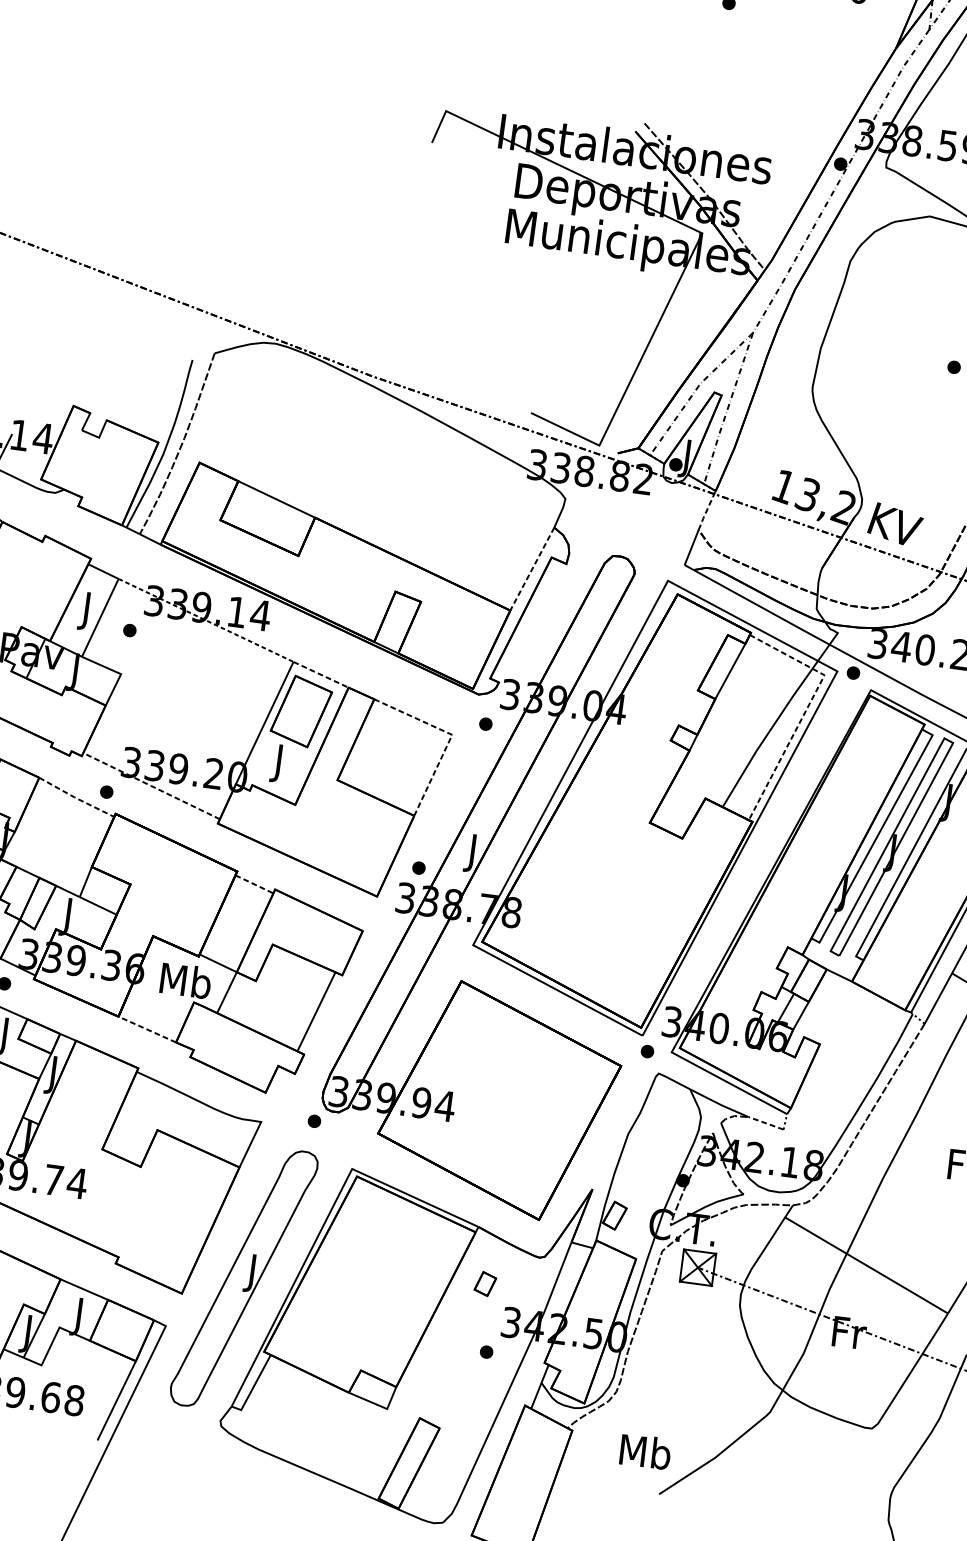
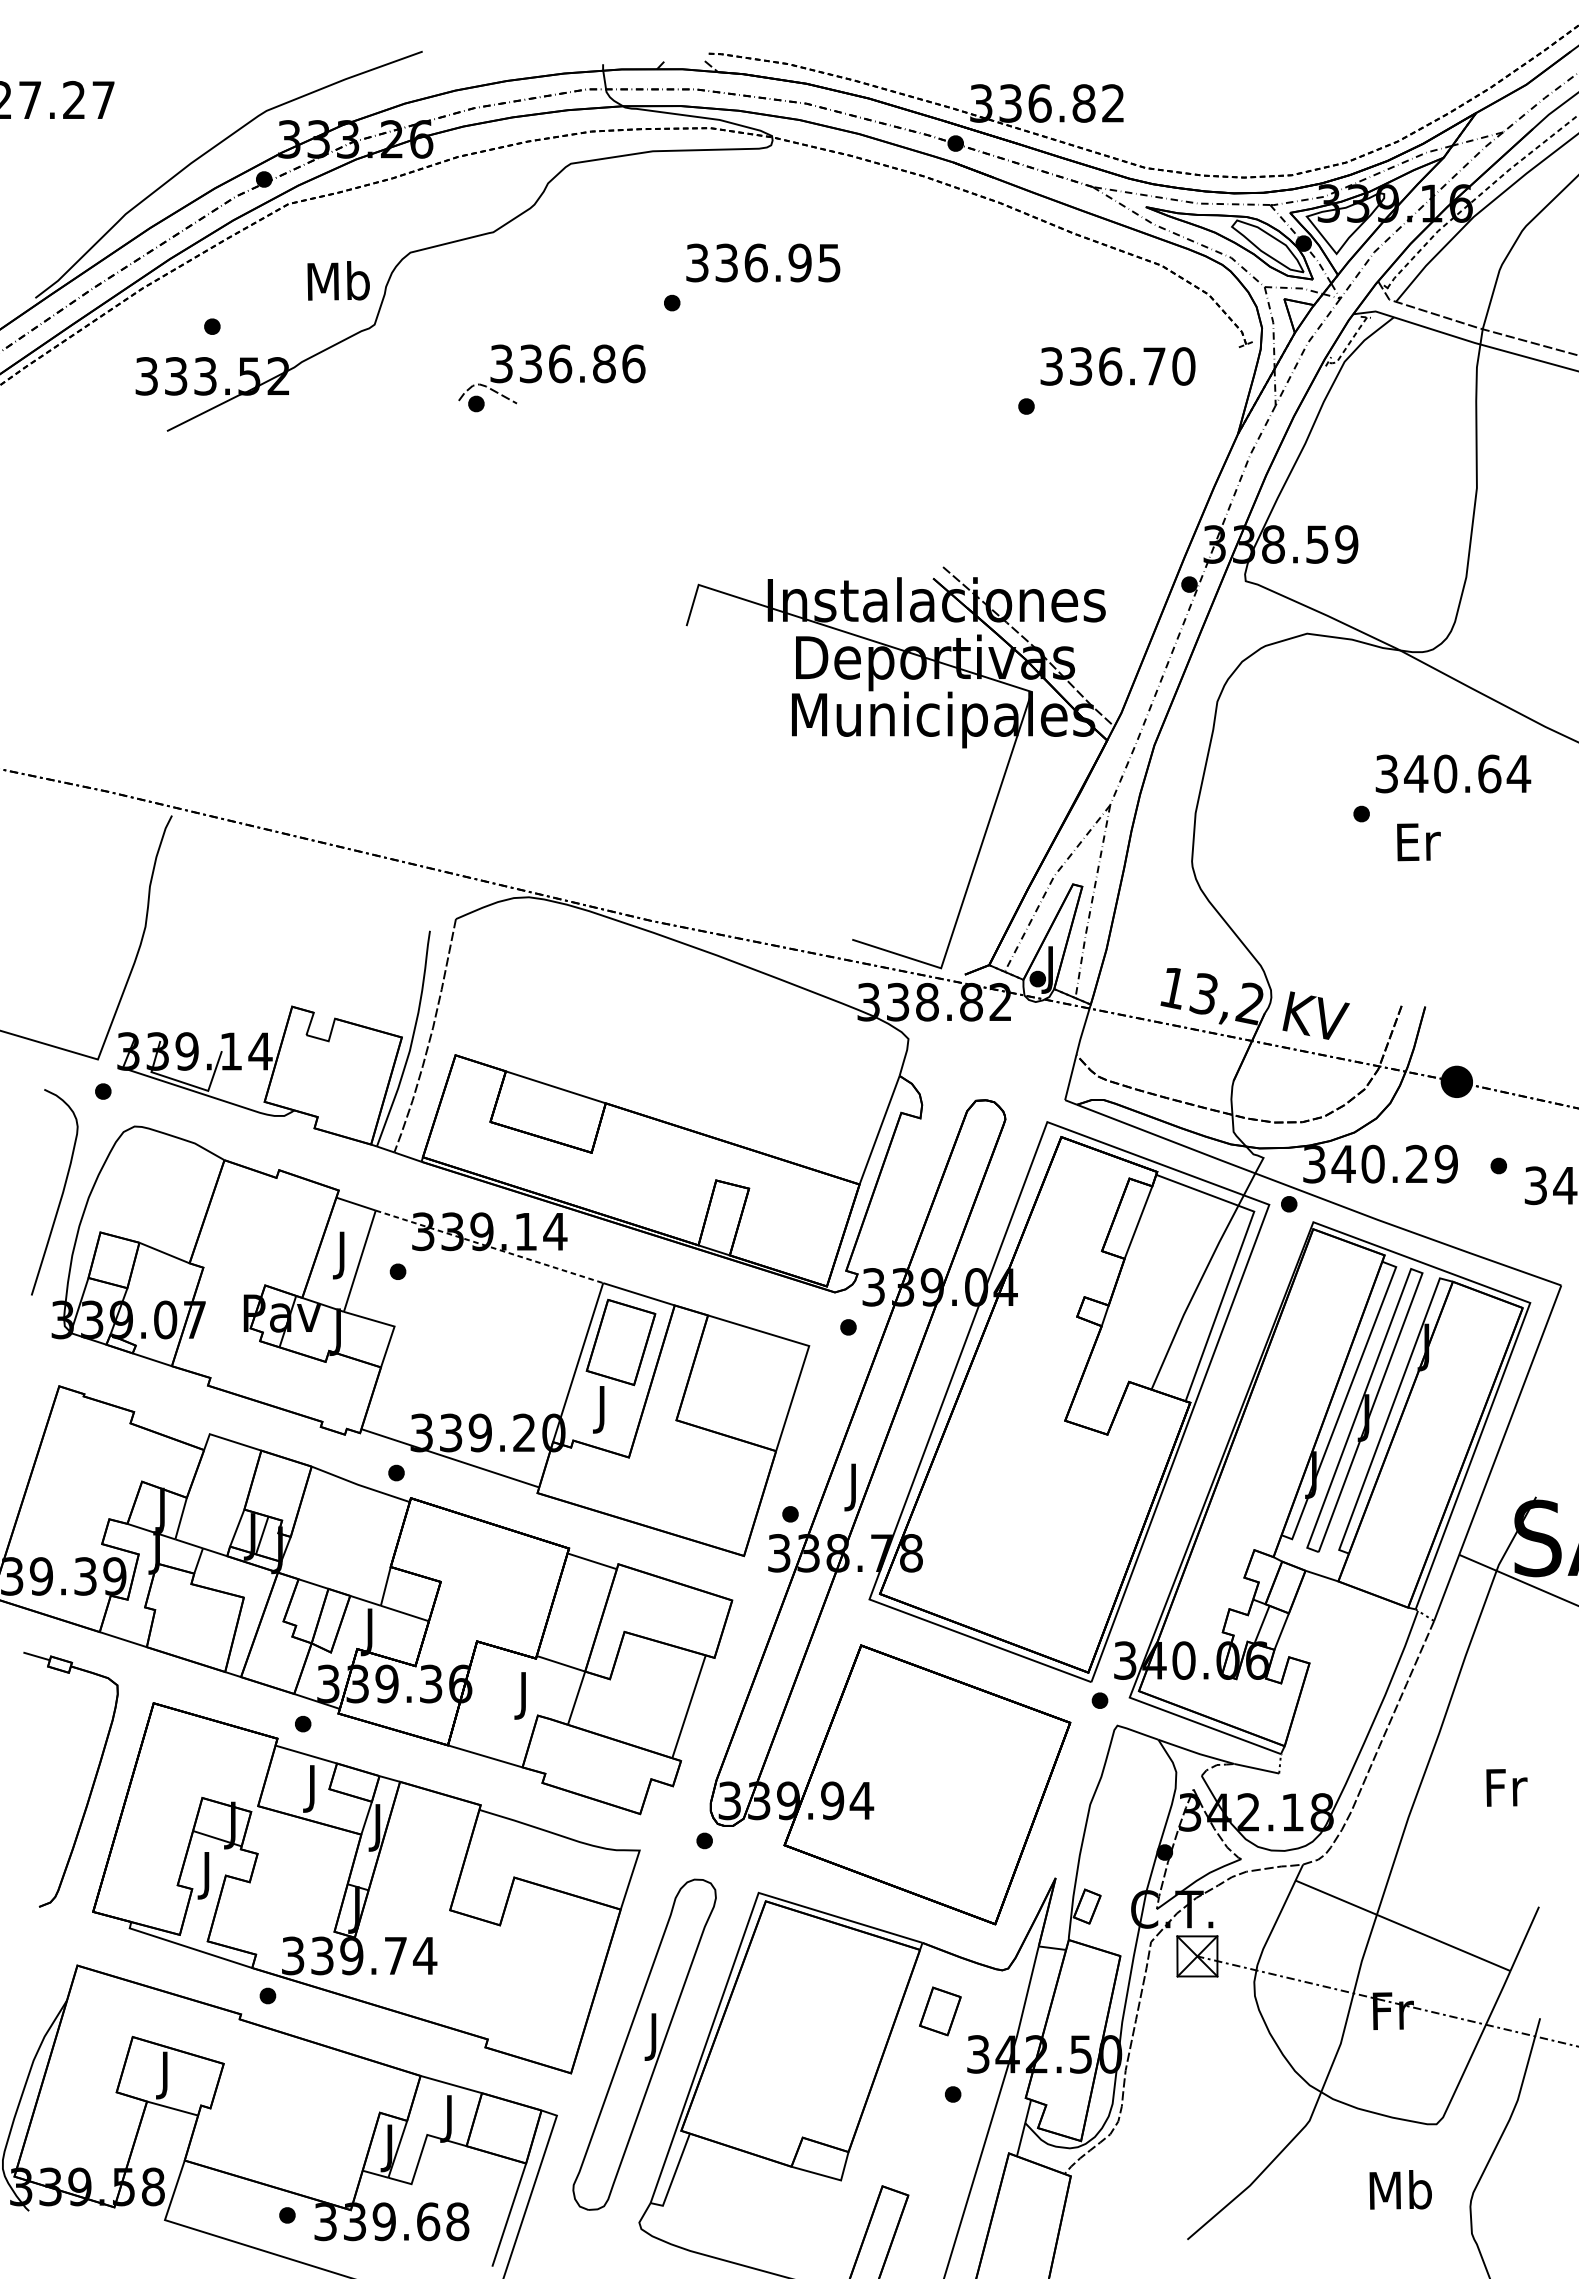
line: (707, 511) -> (1083, 1030), dashed -> solid
line: (532, 569) -> (879, 1130), dashed -> solid
line: (321, 675) -> (639, 1294), dashed -> solid
line: (806, 709) -> (1237, 1256), dashed -> solid
line: (451, 736) -> (808, 1347), dashed -> solid
line: (150, 786) -> (449, 1458), dashed -> solid
line: (75, 798) -> (359, 1485), dashed -> solid
line: (254, 884) -> (592, 1561), dashed -> solid
text: (185, 984) -> (524, 1694), Mb -> J
line: (147, 1029) -> (485, 1756), dashed -> solid
line: (765, 1123) -> (1256, 1768), dashed -> solid
part: (485, 1284) -> (940, 2011), size x1.67
text: (645, 1451) -> (1400, 2189), moved

